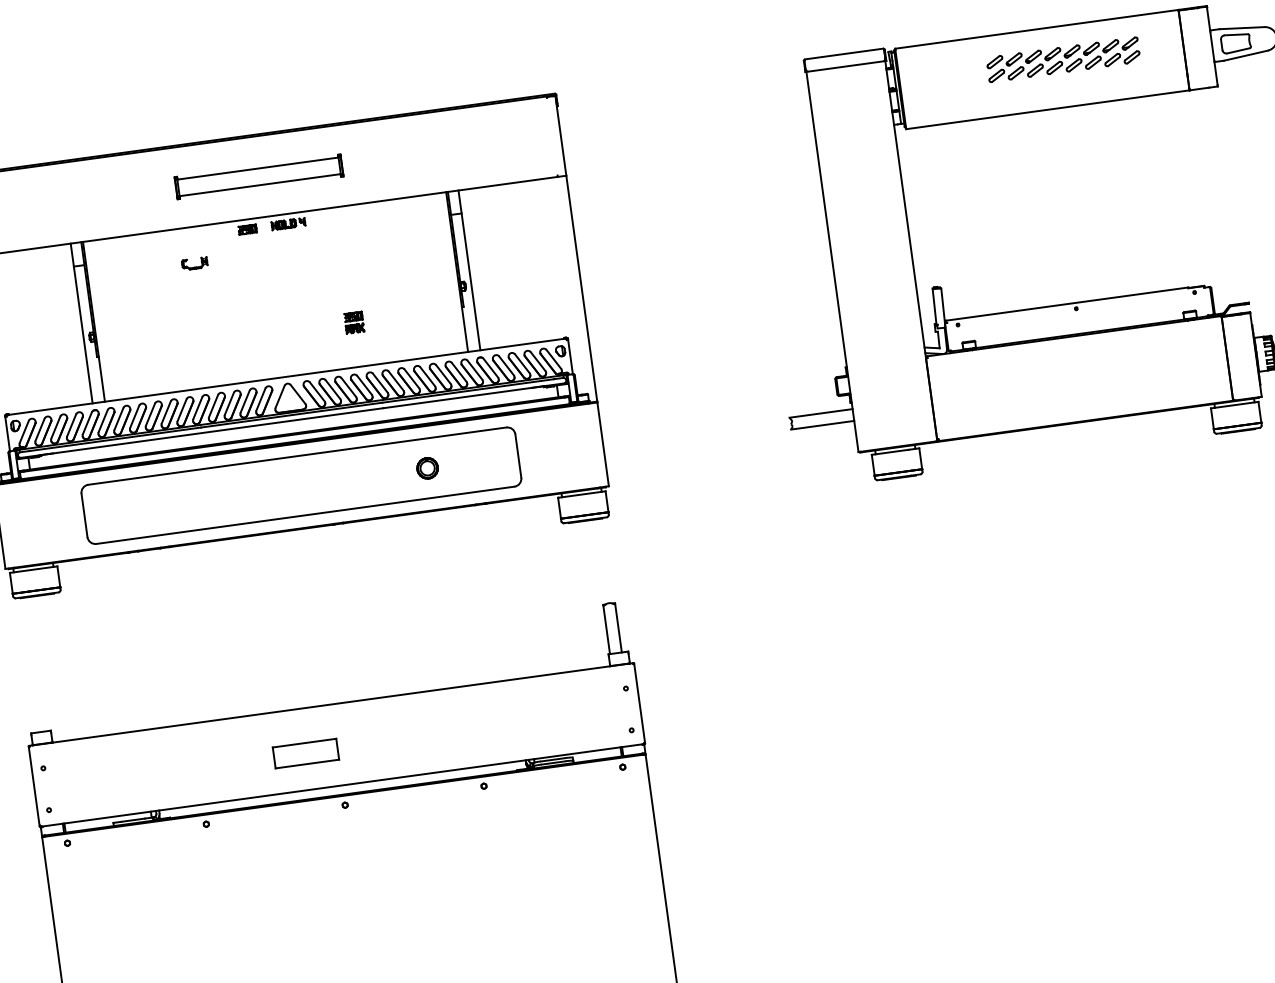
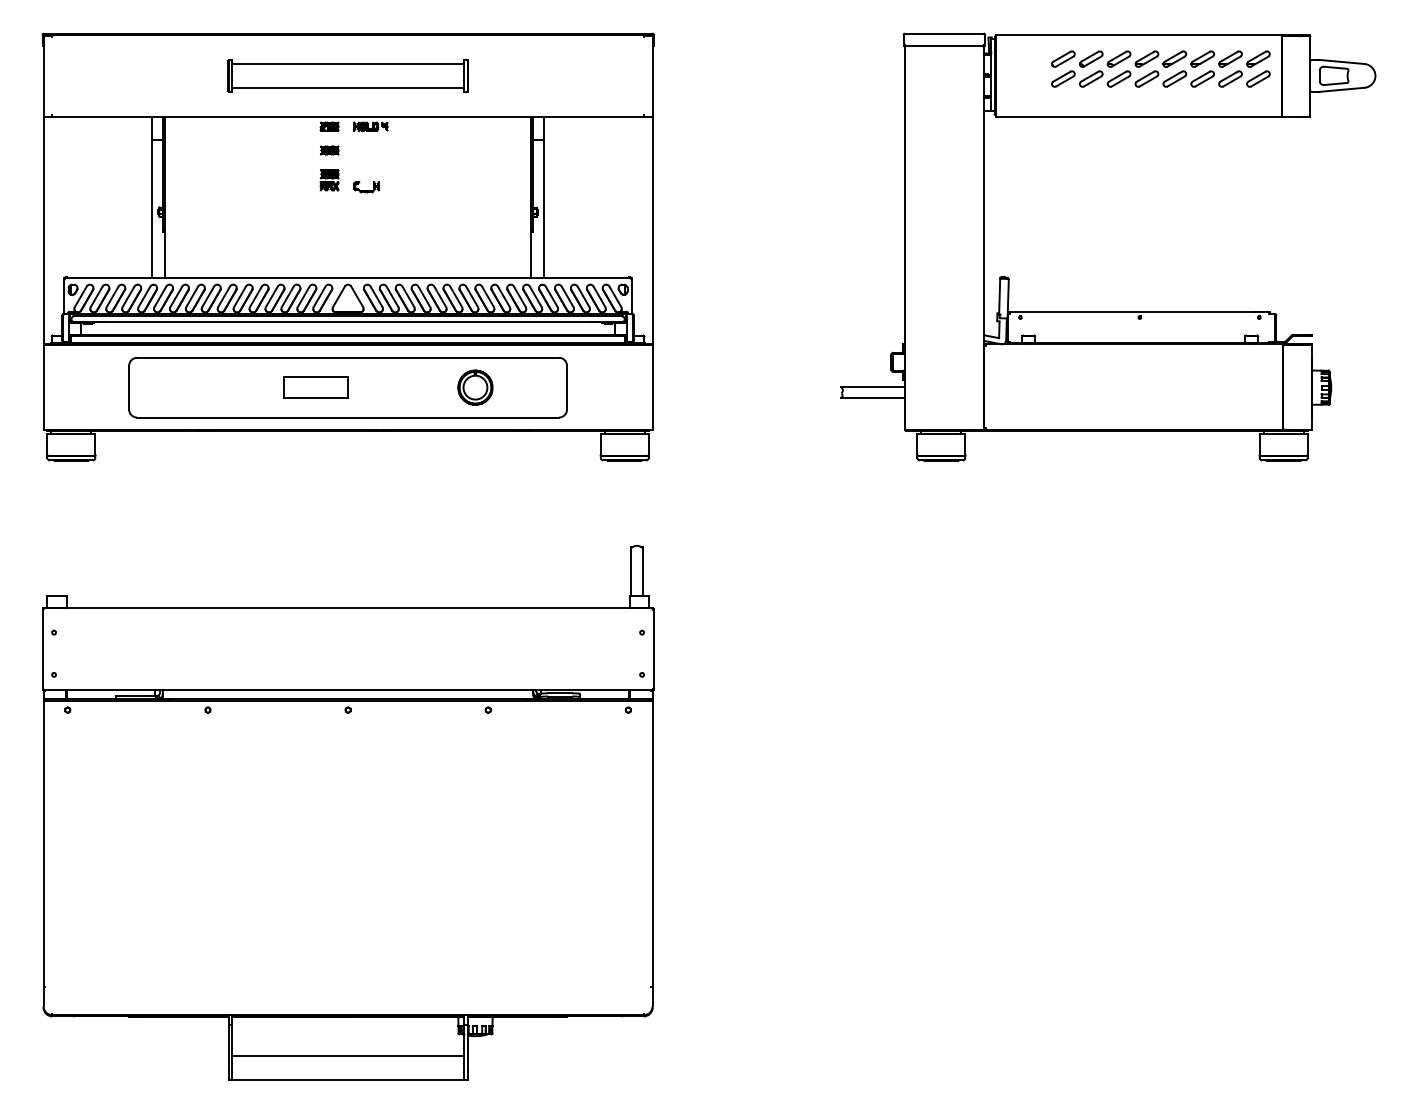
part: (1062, 59) -> (1160, 68), size x1.43
part: (258, 176) -> (347, 75), size x1.43
part: (250, 253) -> (329, 150), added
part: (194, 263) -> (366, 187), moved
part: (354, 322) -> (329, 180), moved
part: (427, 468) -> (475, 387), size x1.67
part: (305, 753) -> (315, 387), moved

